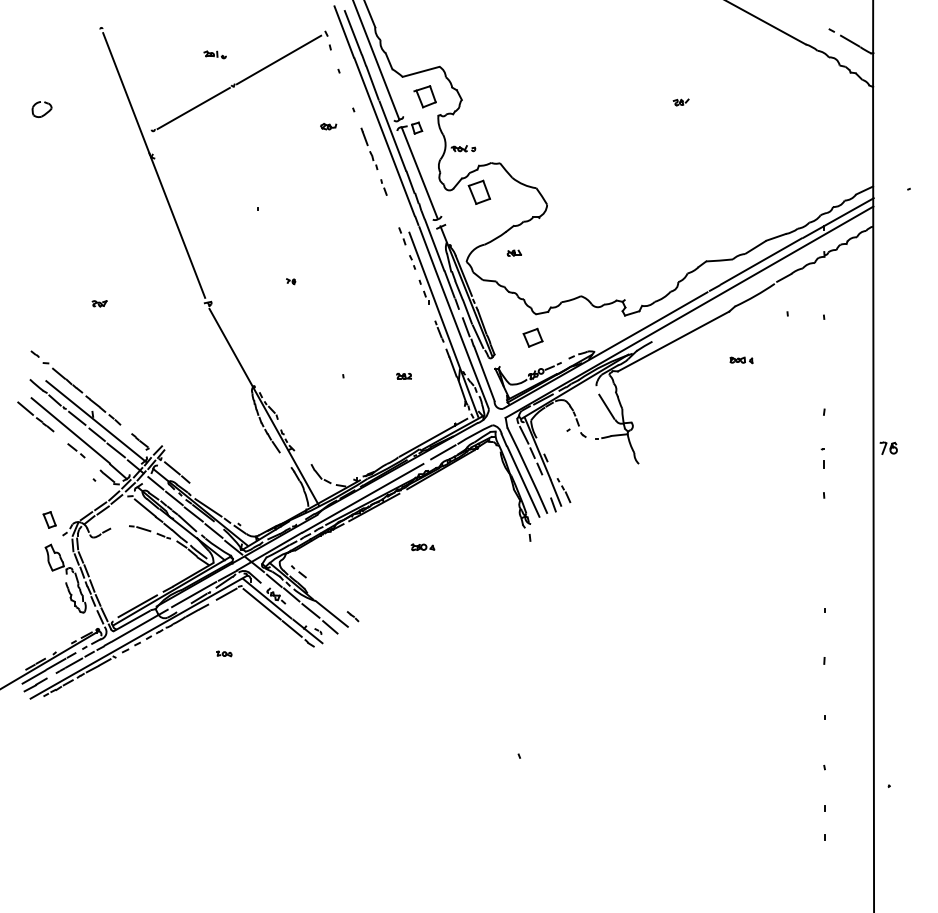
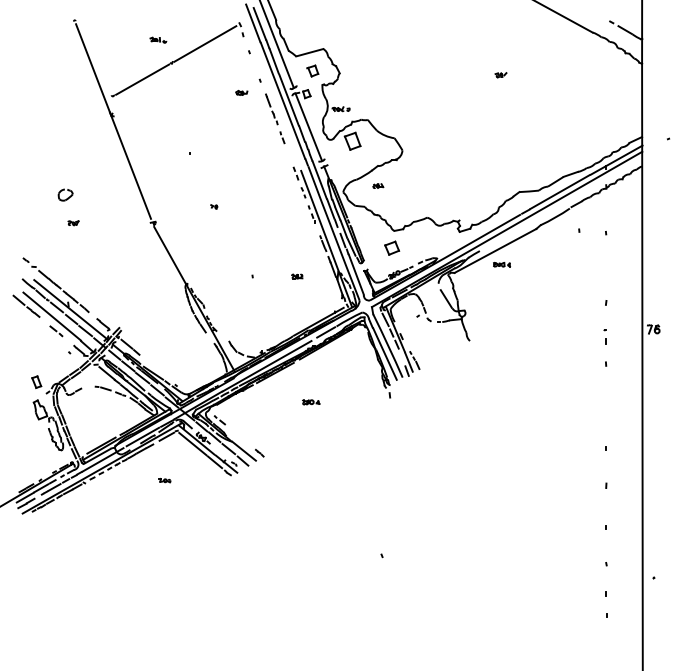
part: (424, 96) -> (312, 70), size x0.7
part: (41, 109) -> (65, 195), moved
part: (741, 360) -> (501, 264), moved

